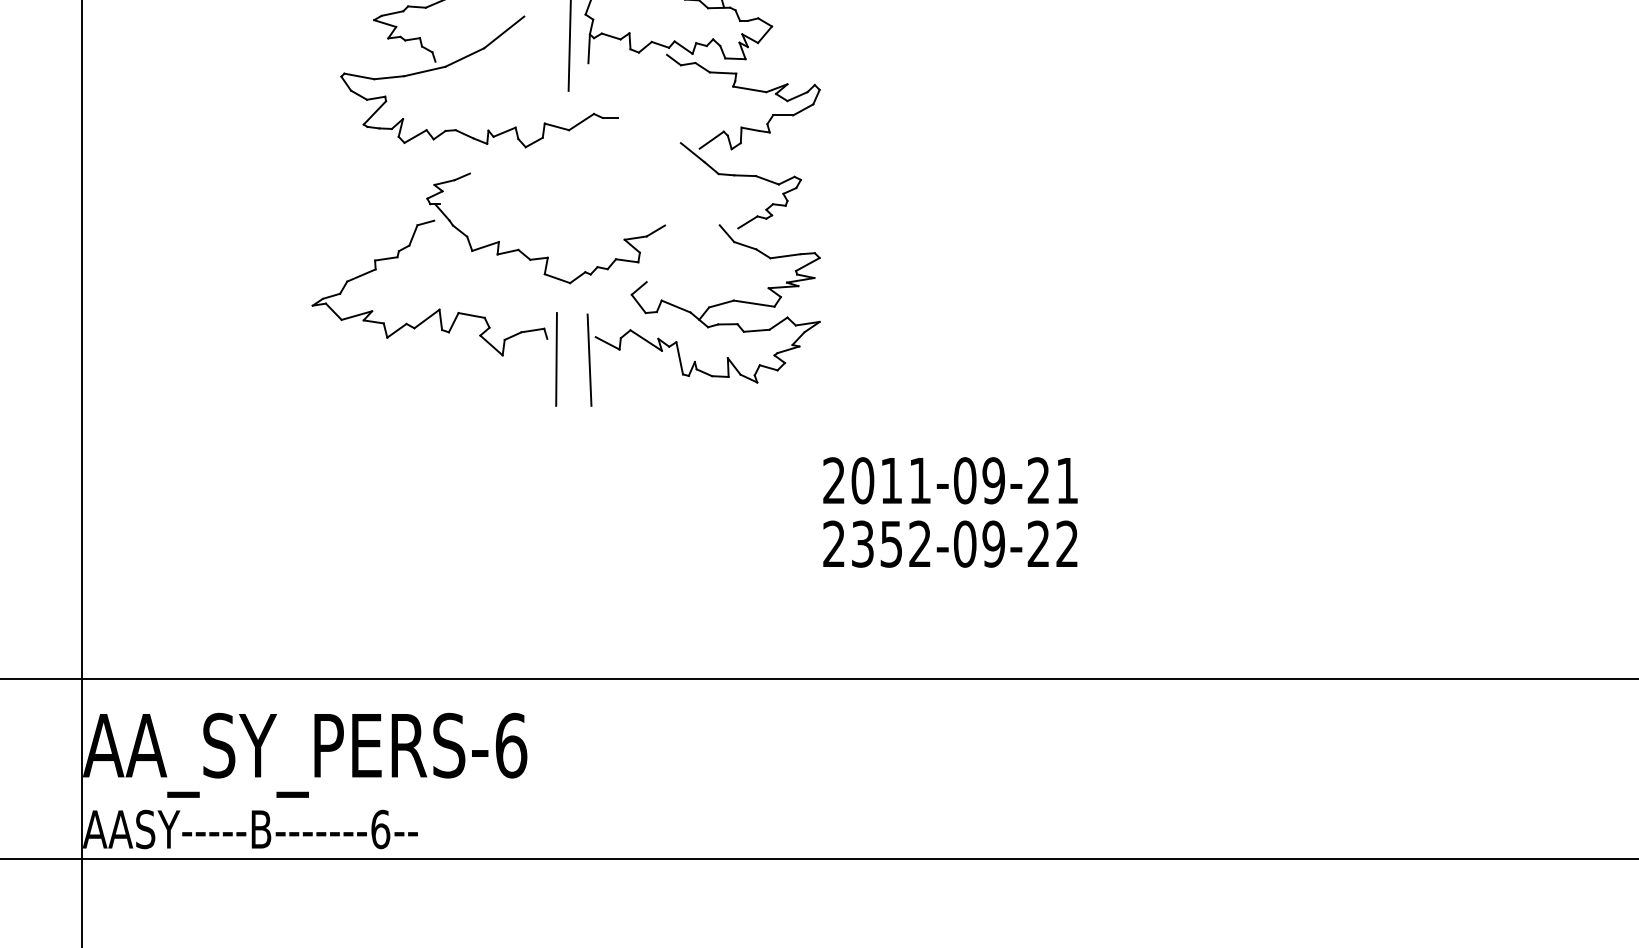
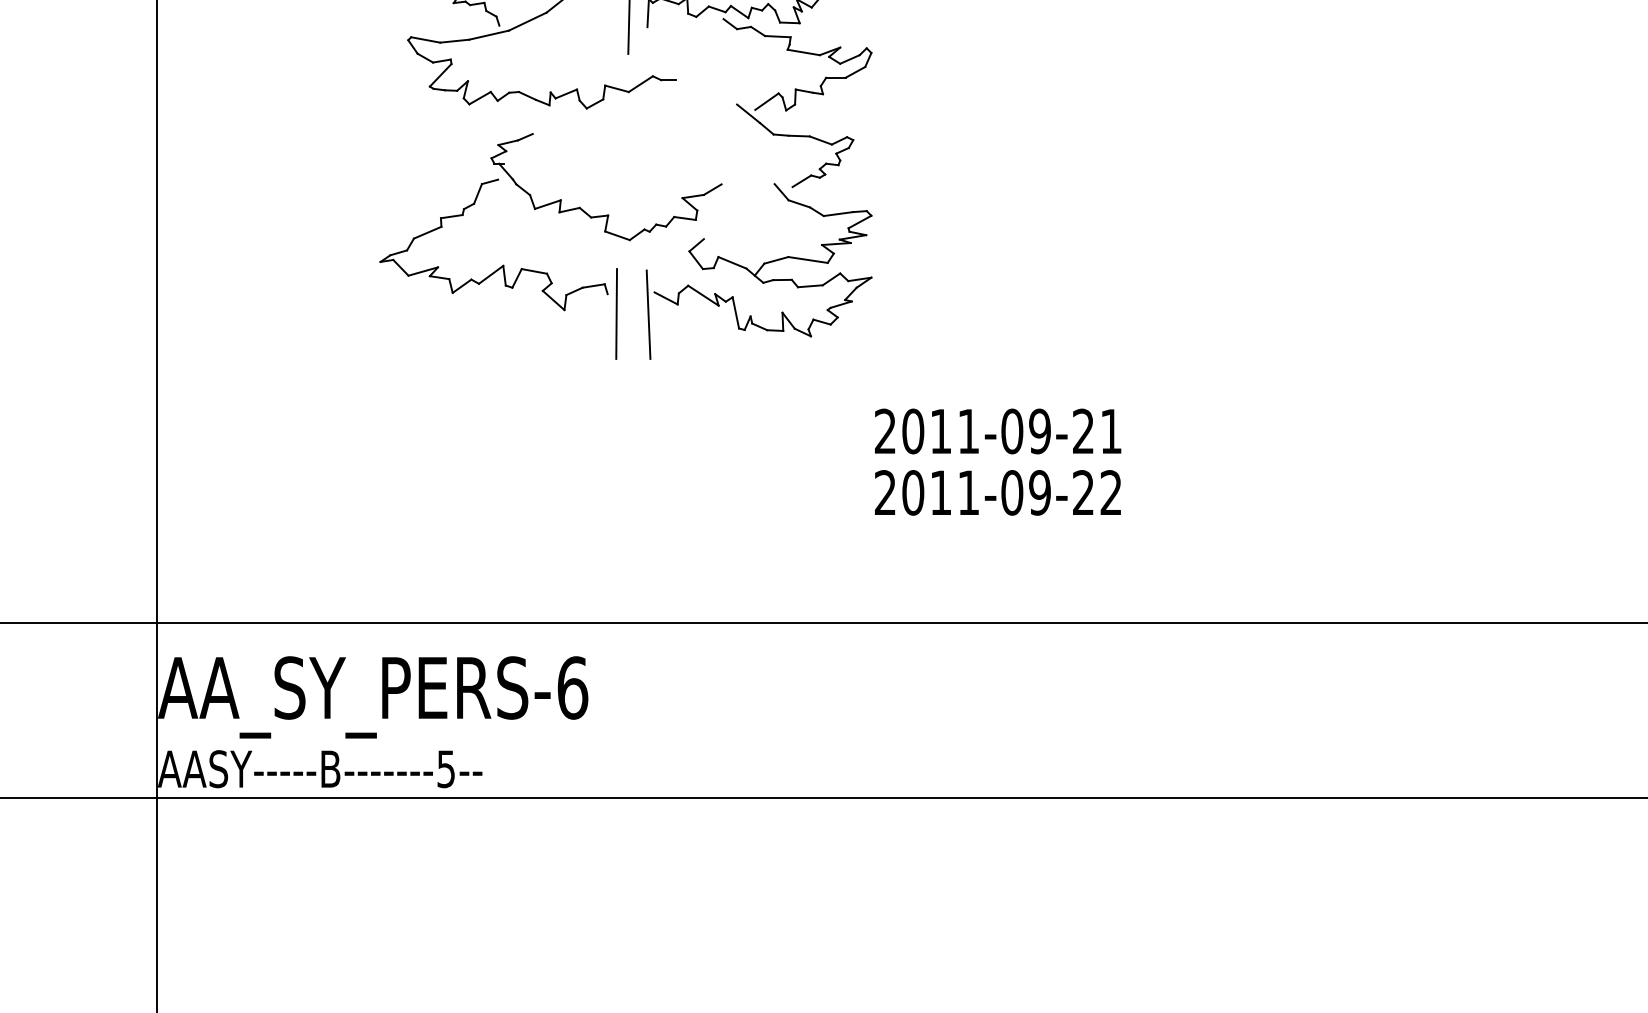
text: (891, 543) -> (940, 492), 2352-09-22 -> 2011-09-22
text: (380, 829) -> (446, 769), AASY-----B-------6-- -> AASY-----B-------5--

